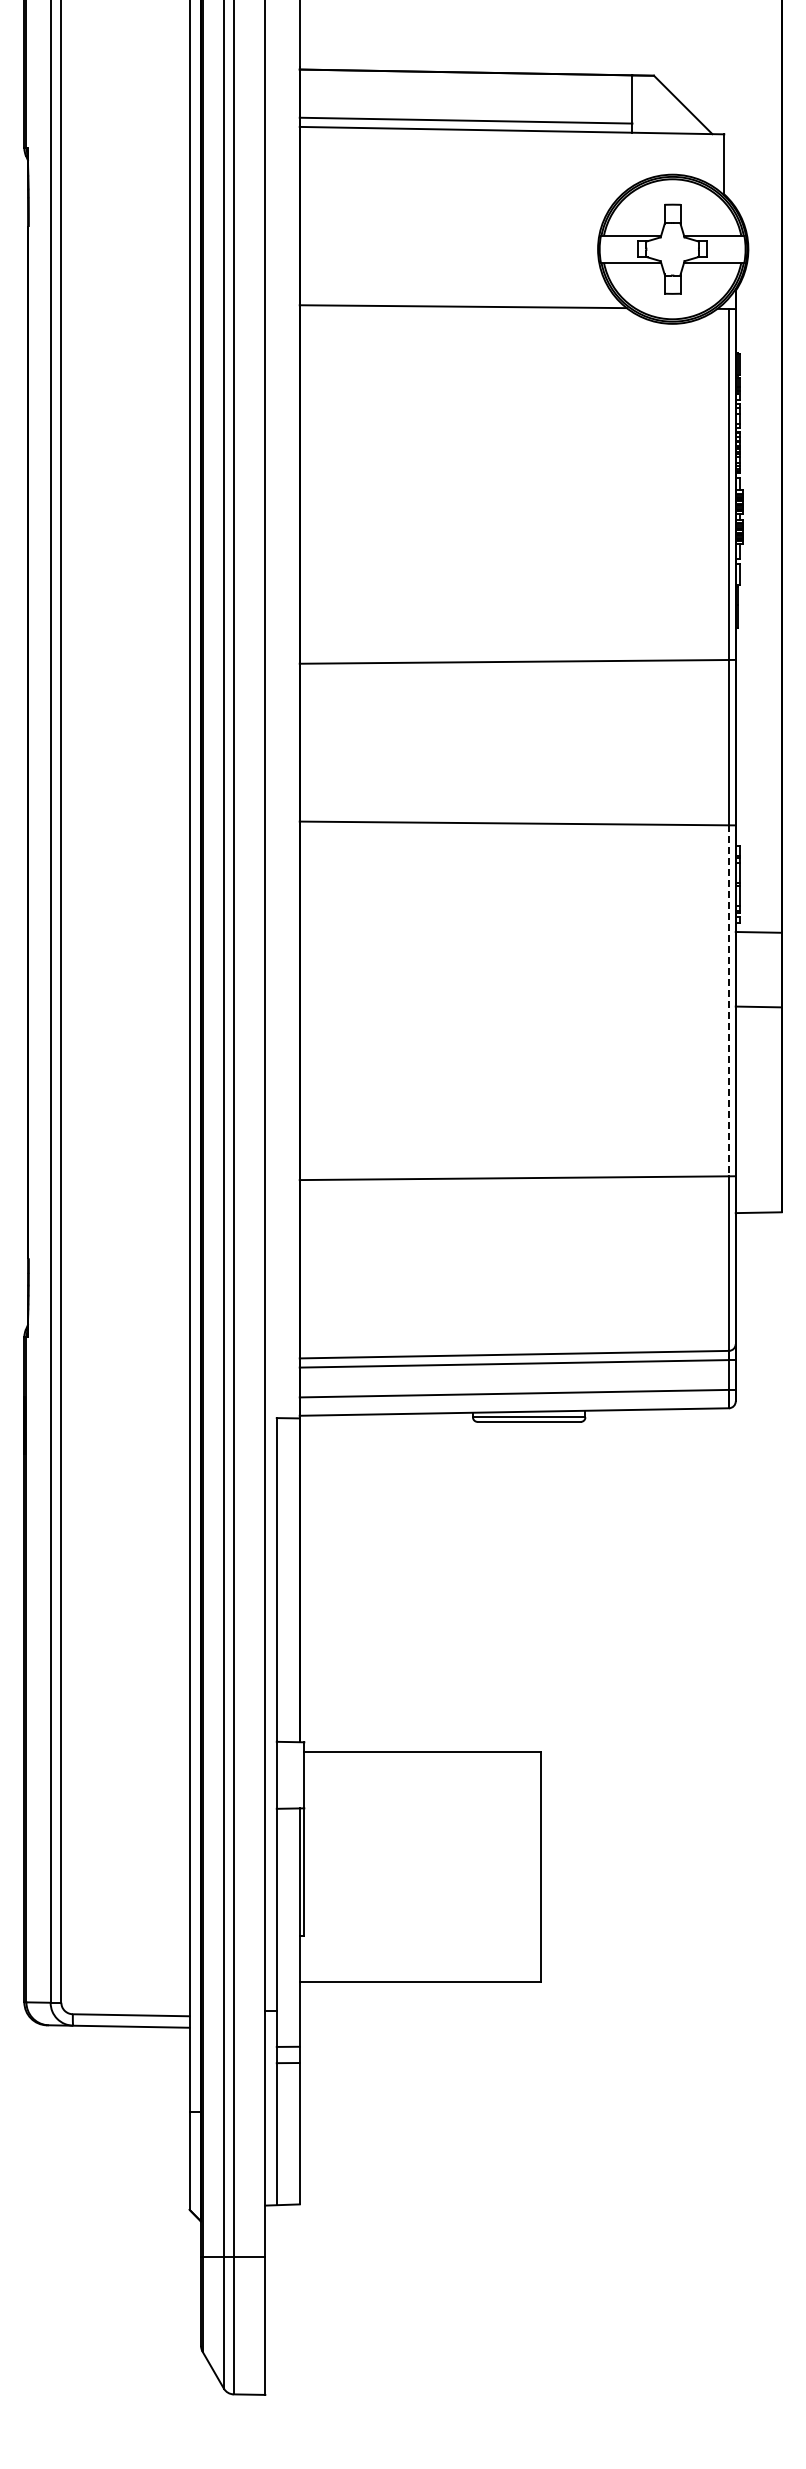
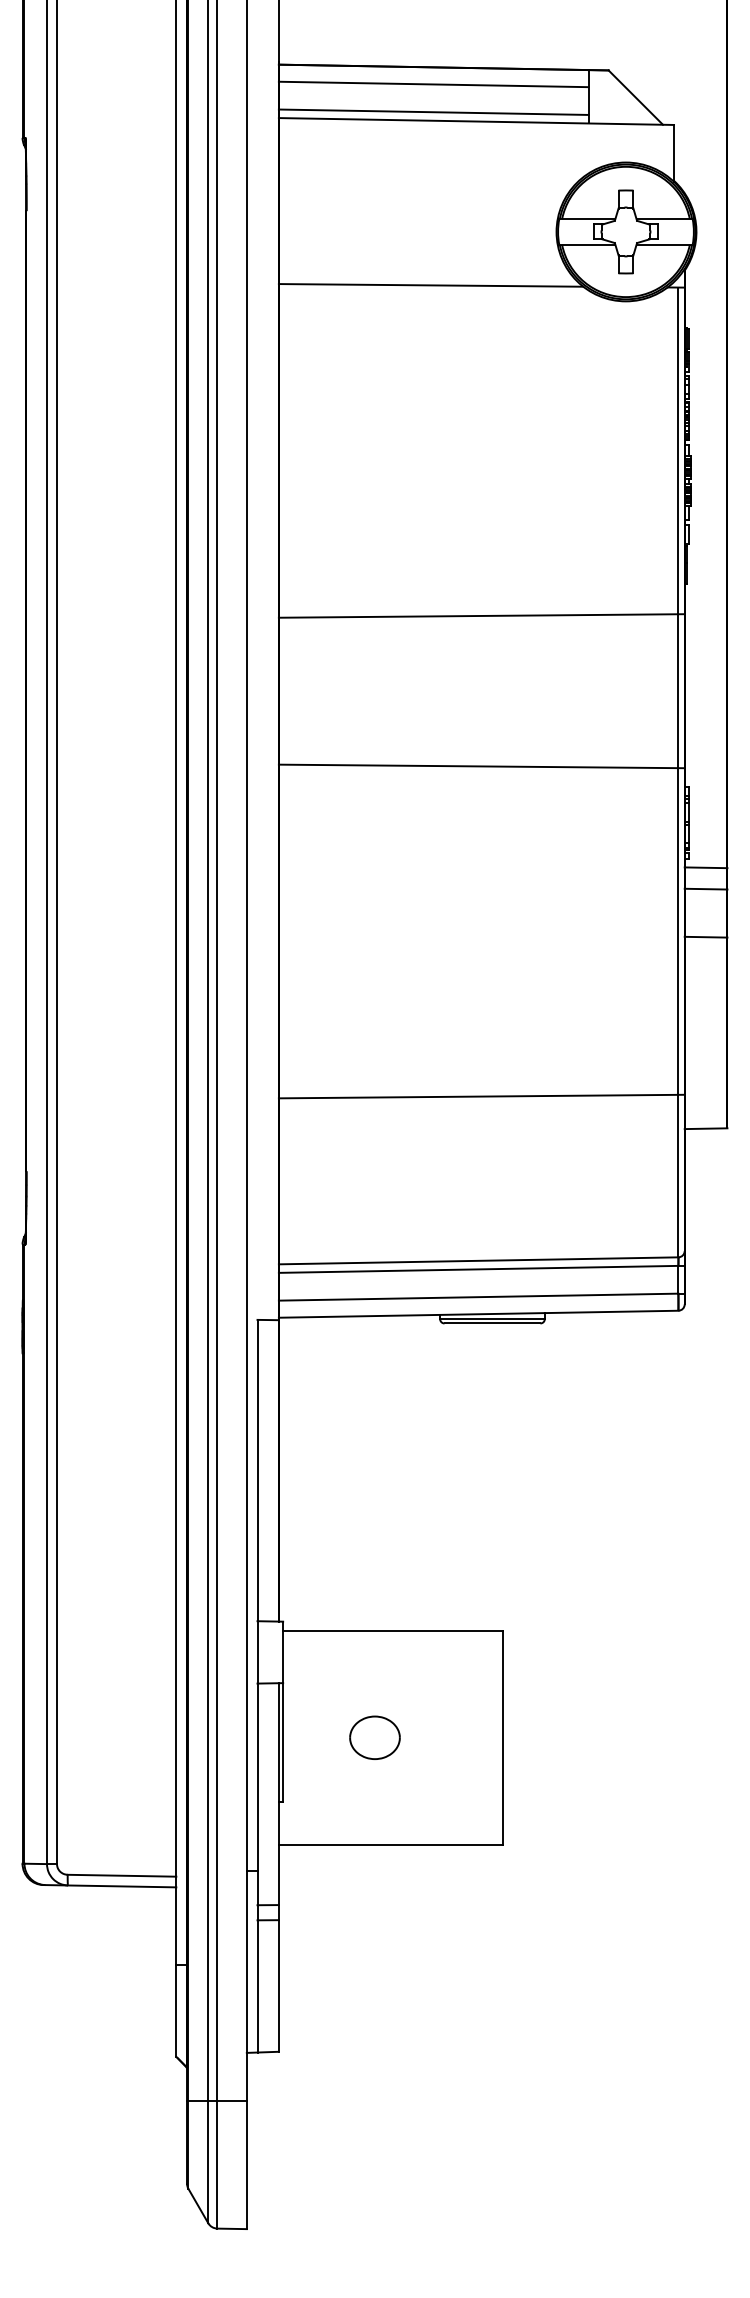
line: (465, 90) -> (433, 84), added
line: (758, 954) -> (705, 888), added
line: (728, 1001) -> (677, 932), dashed -> solid
part: (402, 1866) -> (374, 1737), added

